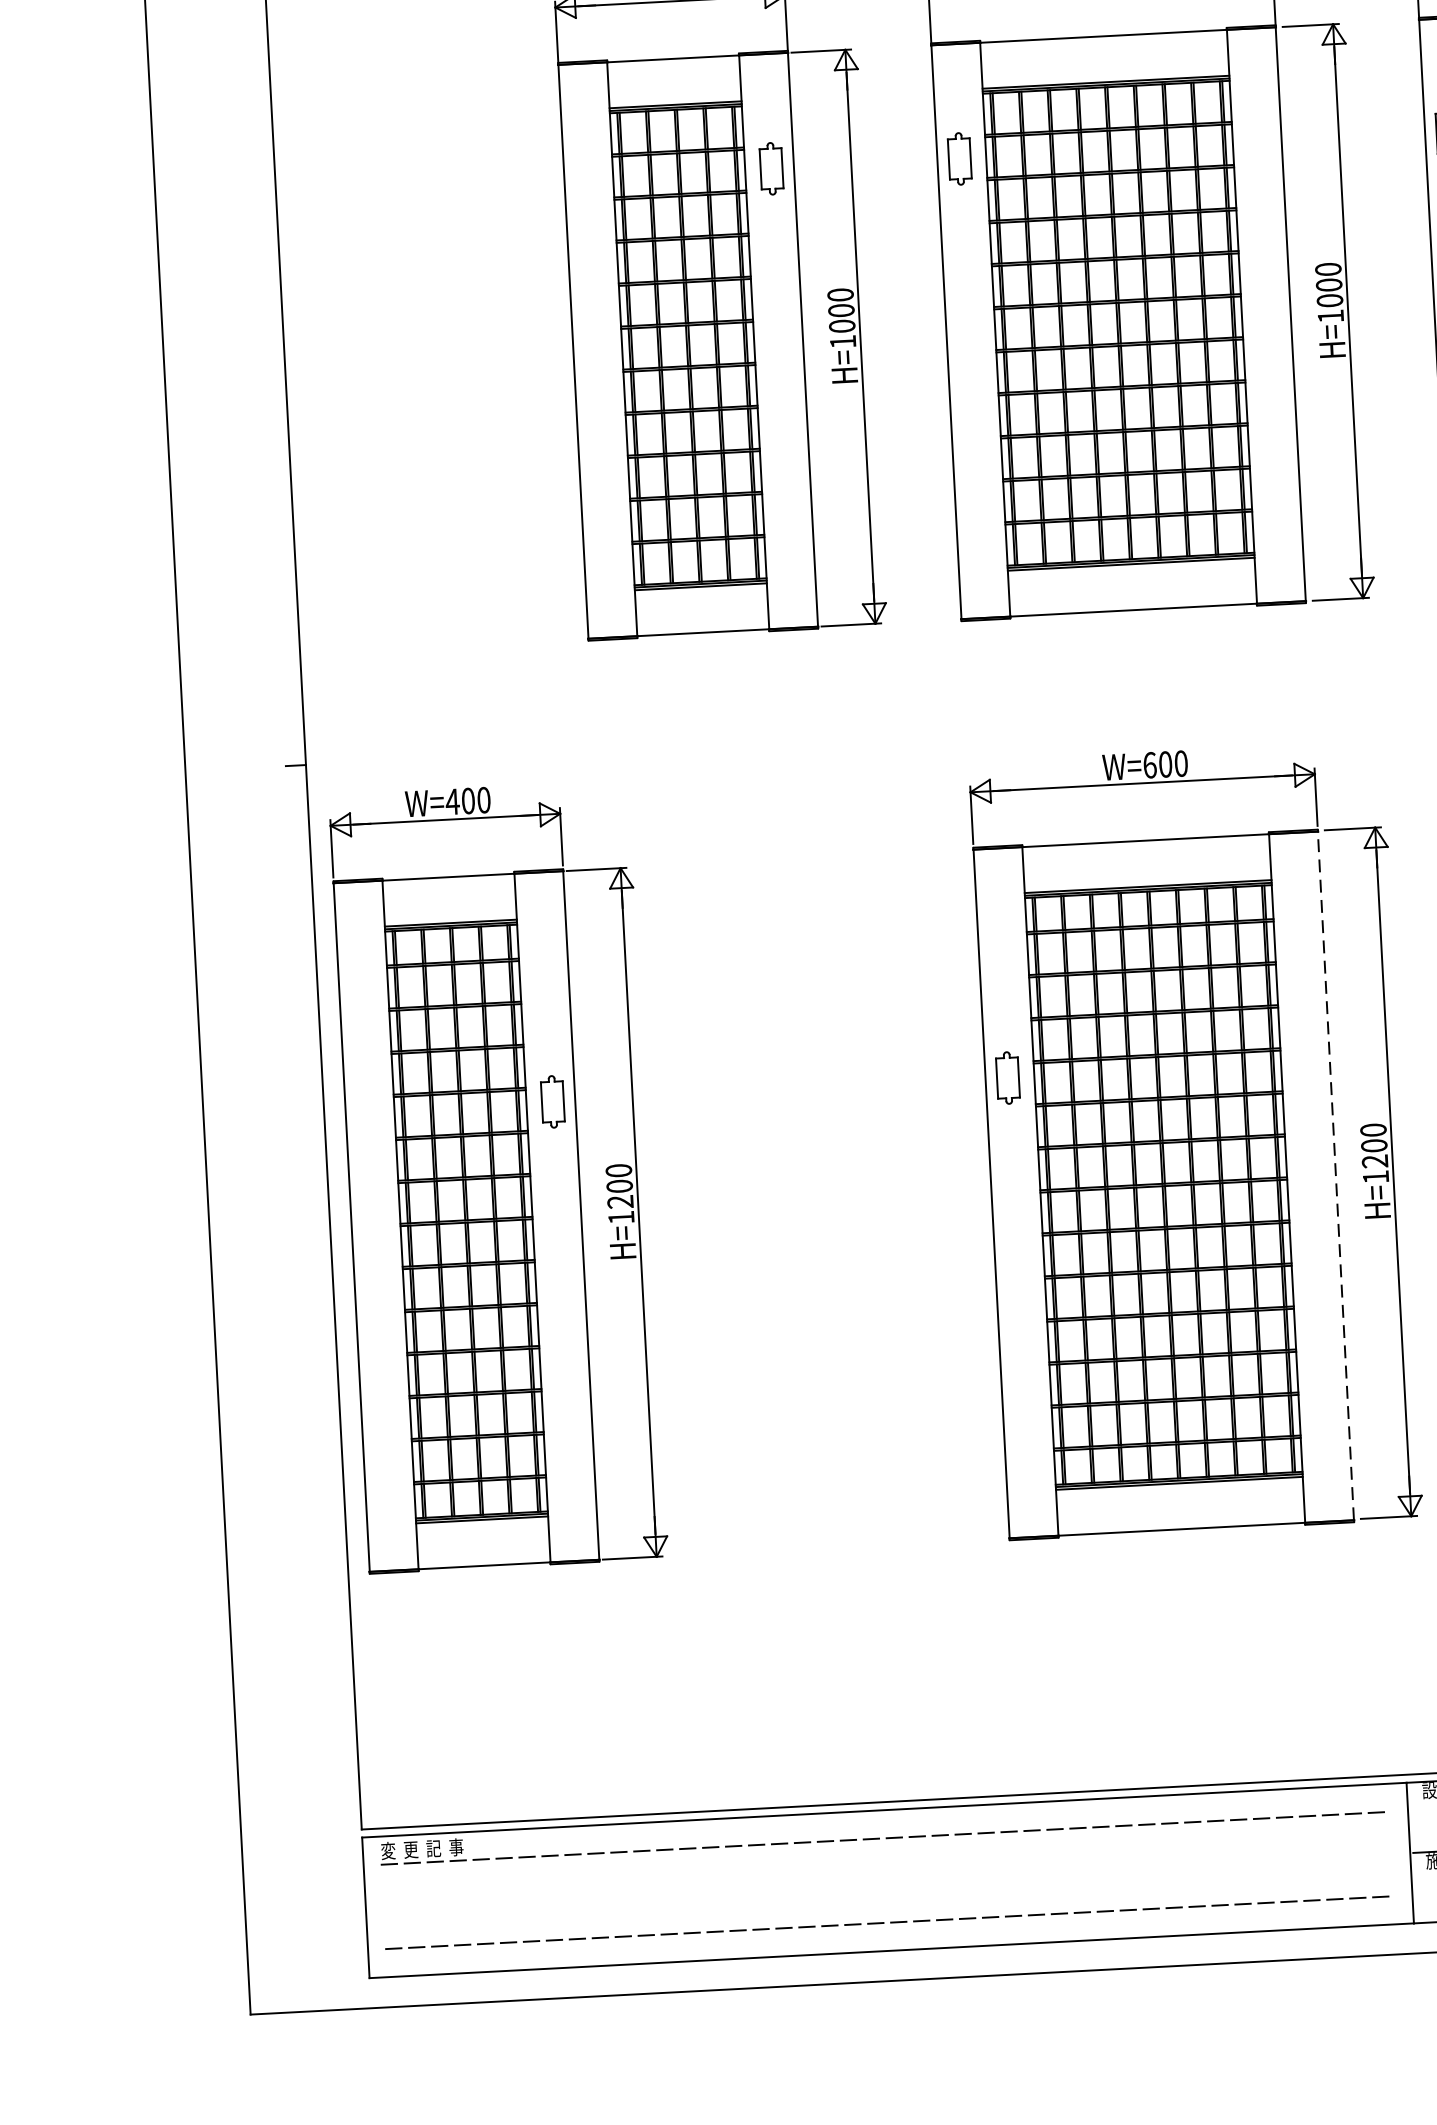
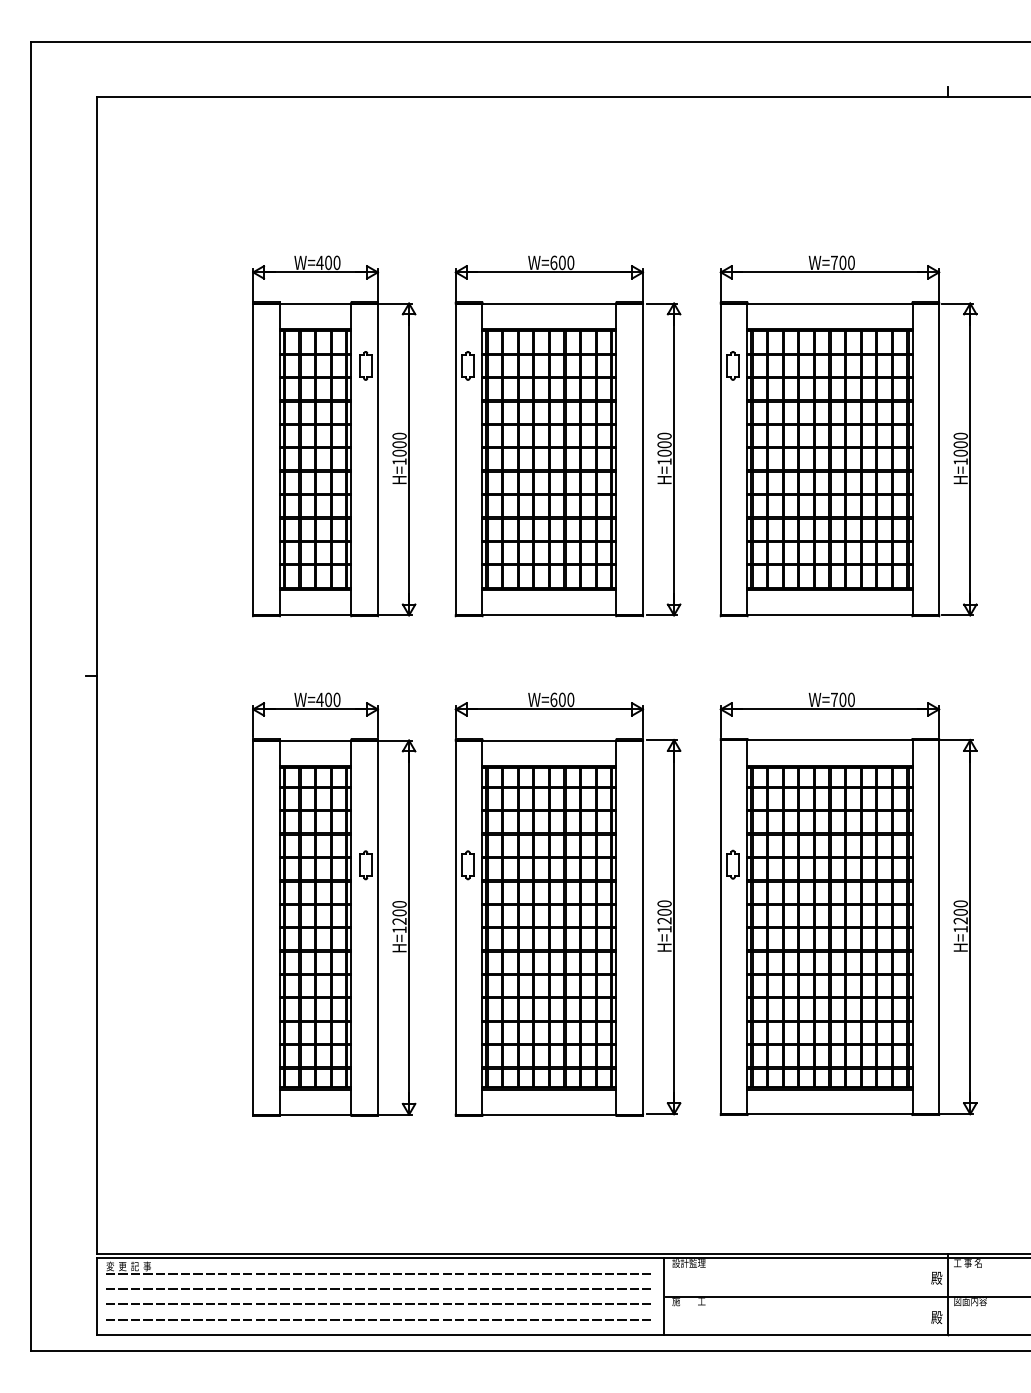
line: (1335, 1175) -> (642, 927), dashed -> solid
part: (499, 1177) -> (334, 904), moved
line: (885, 1867) -> (379, 1289), added
line: (887, 1894) -> (379, 1304), added

